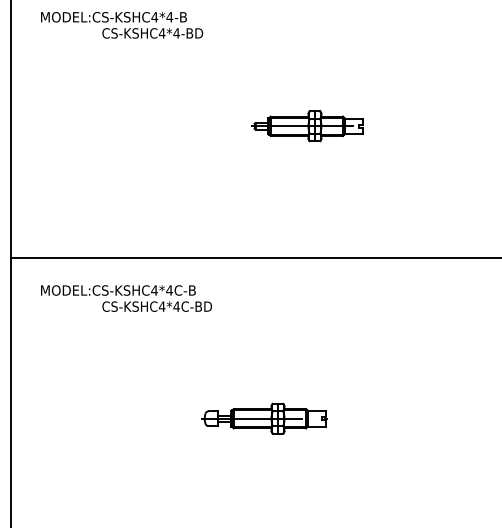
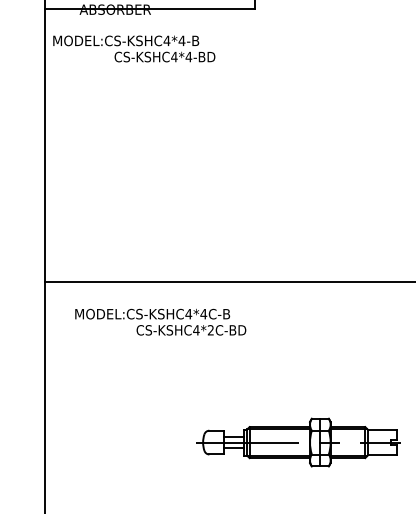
text: (122, 25) -> (134, 49), moved
part: (307, 126) -> (341, 150), removed
text: (176, 306) -> (210, 330), CS-KSHC4*4C-BD -> CS-KSHC4*2C-BD
part: (264, 418) -> (298, 442), size x1.6

